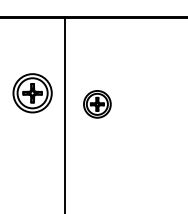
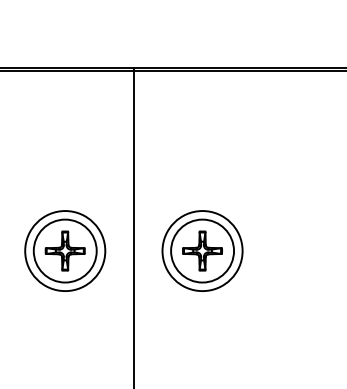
part: (32, 93) -> (64, 251), moved
part: (97, 104) -> (202, 251), size x1.43

